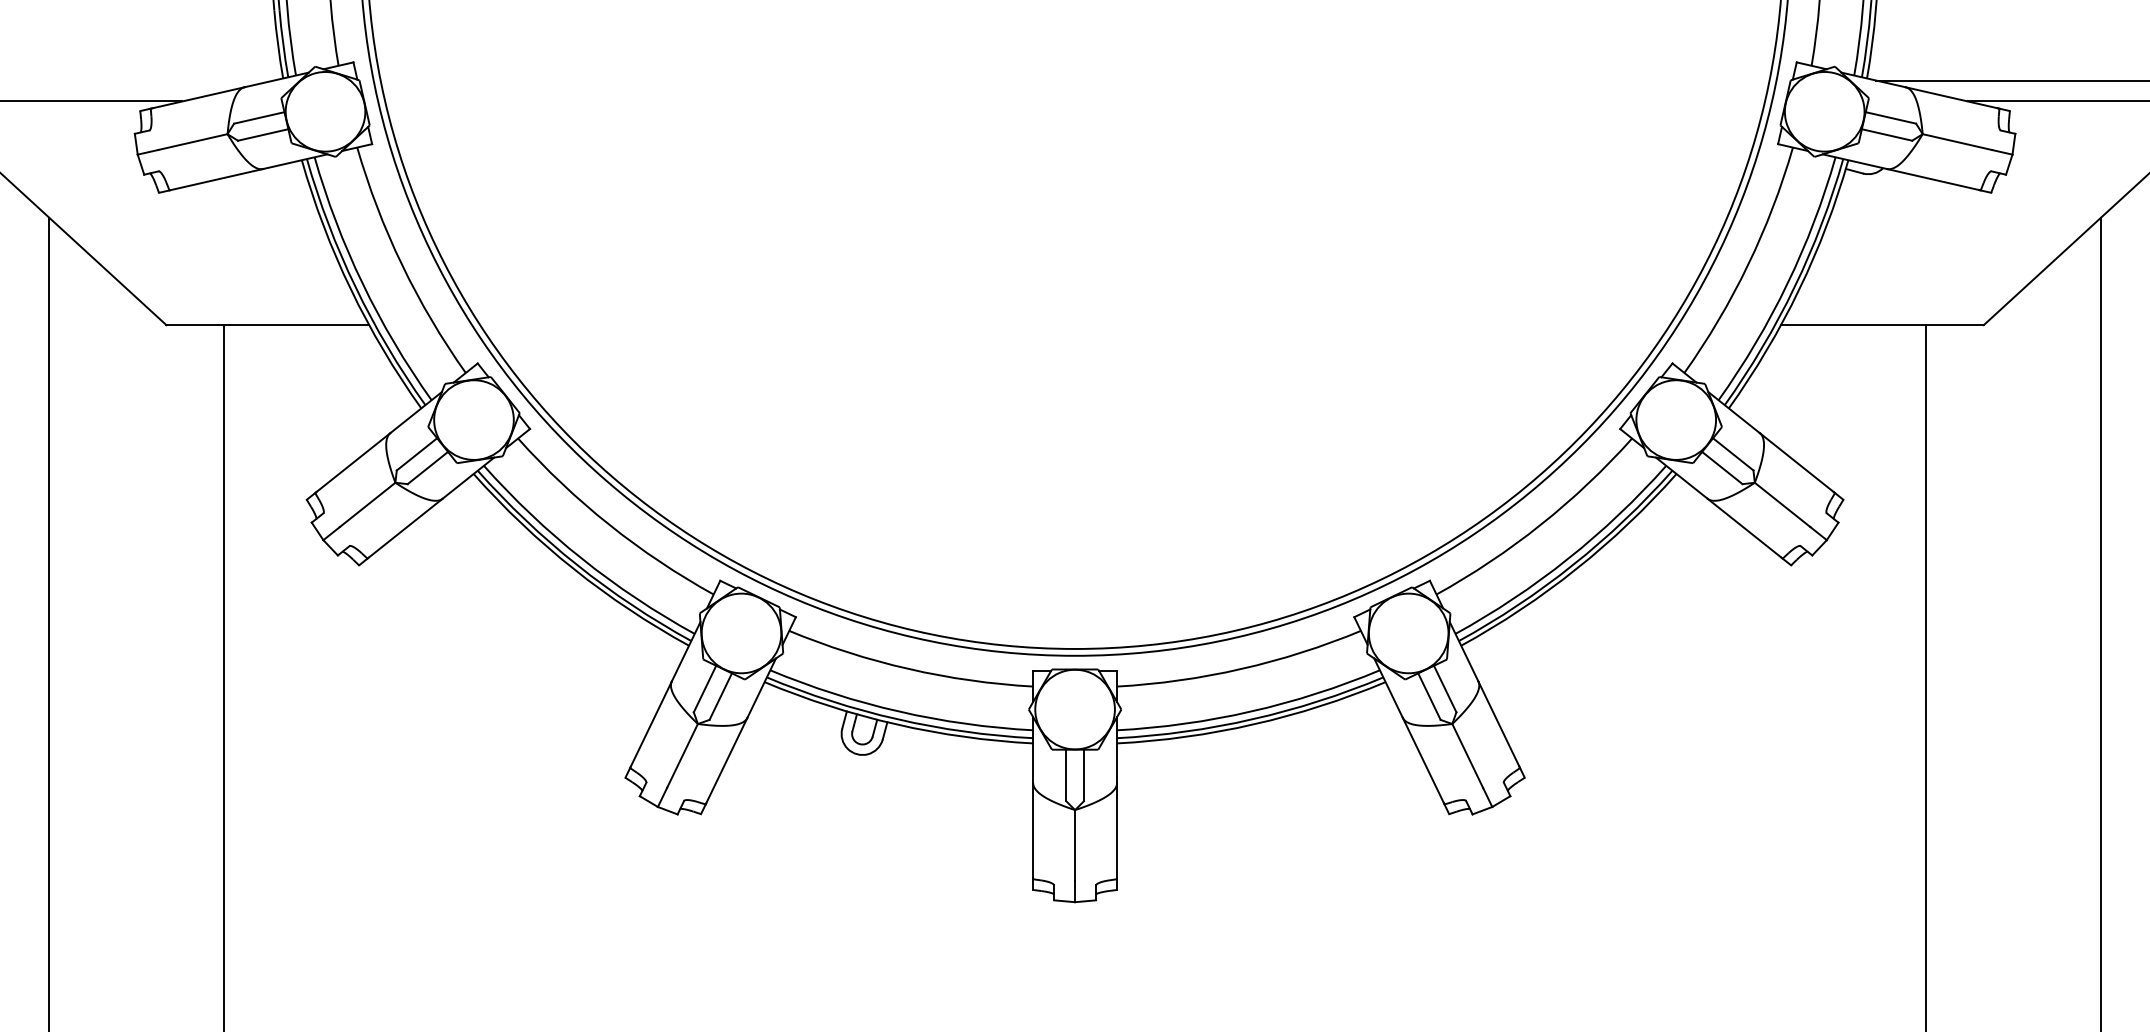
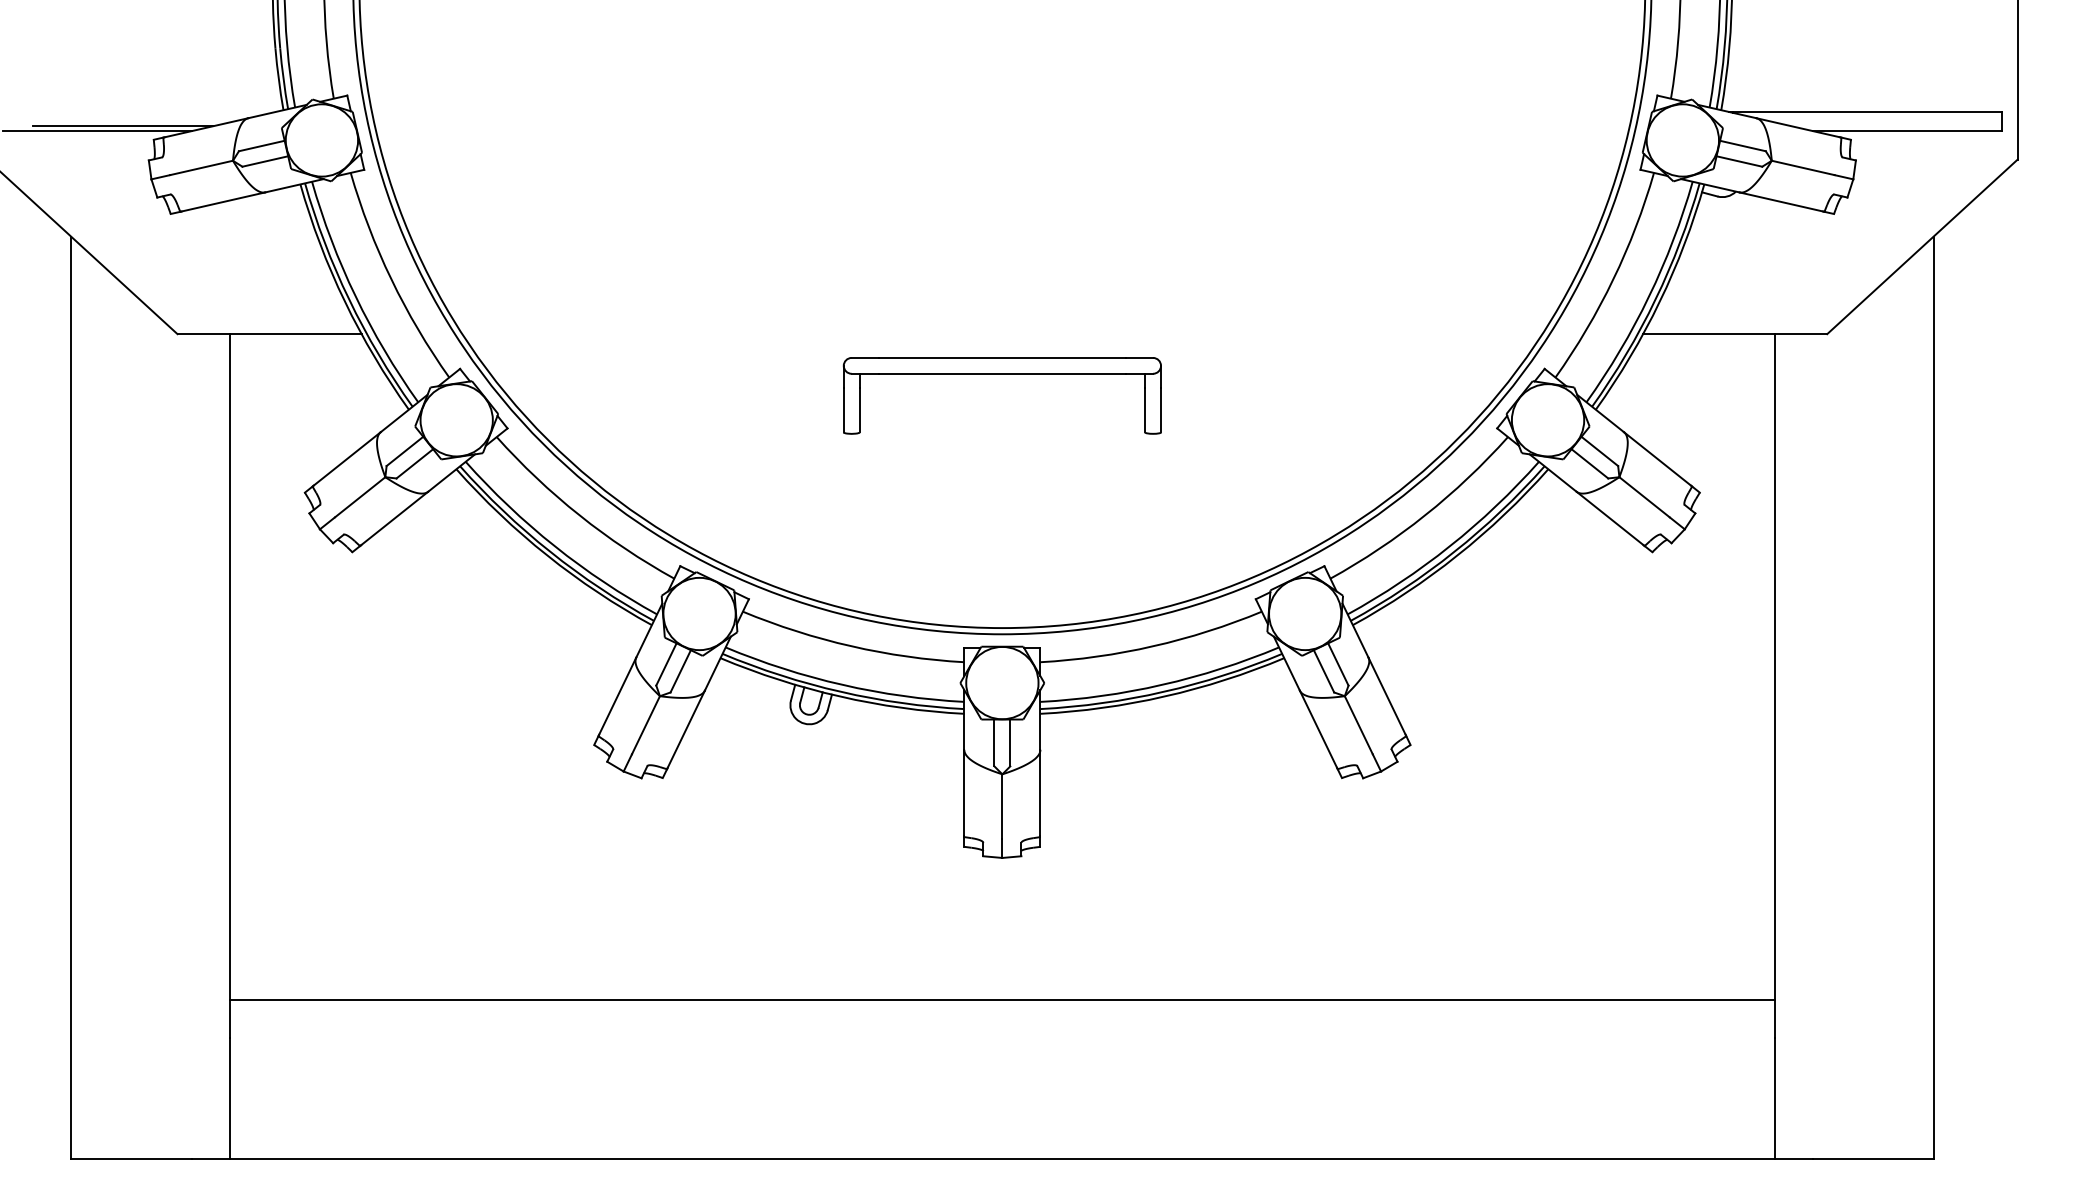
line: (105, 96) -> (122, 126), added
part: (1074, 369) -> (1001, 374), added

